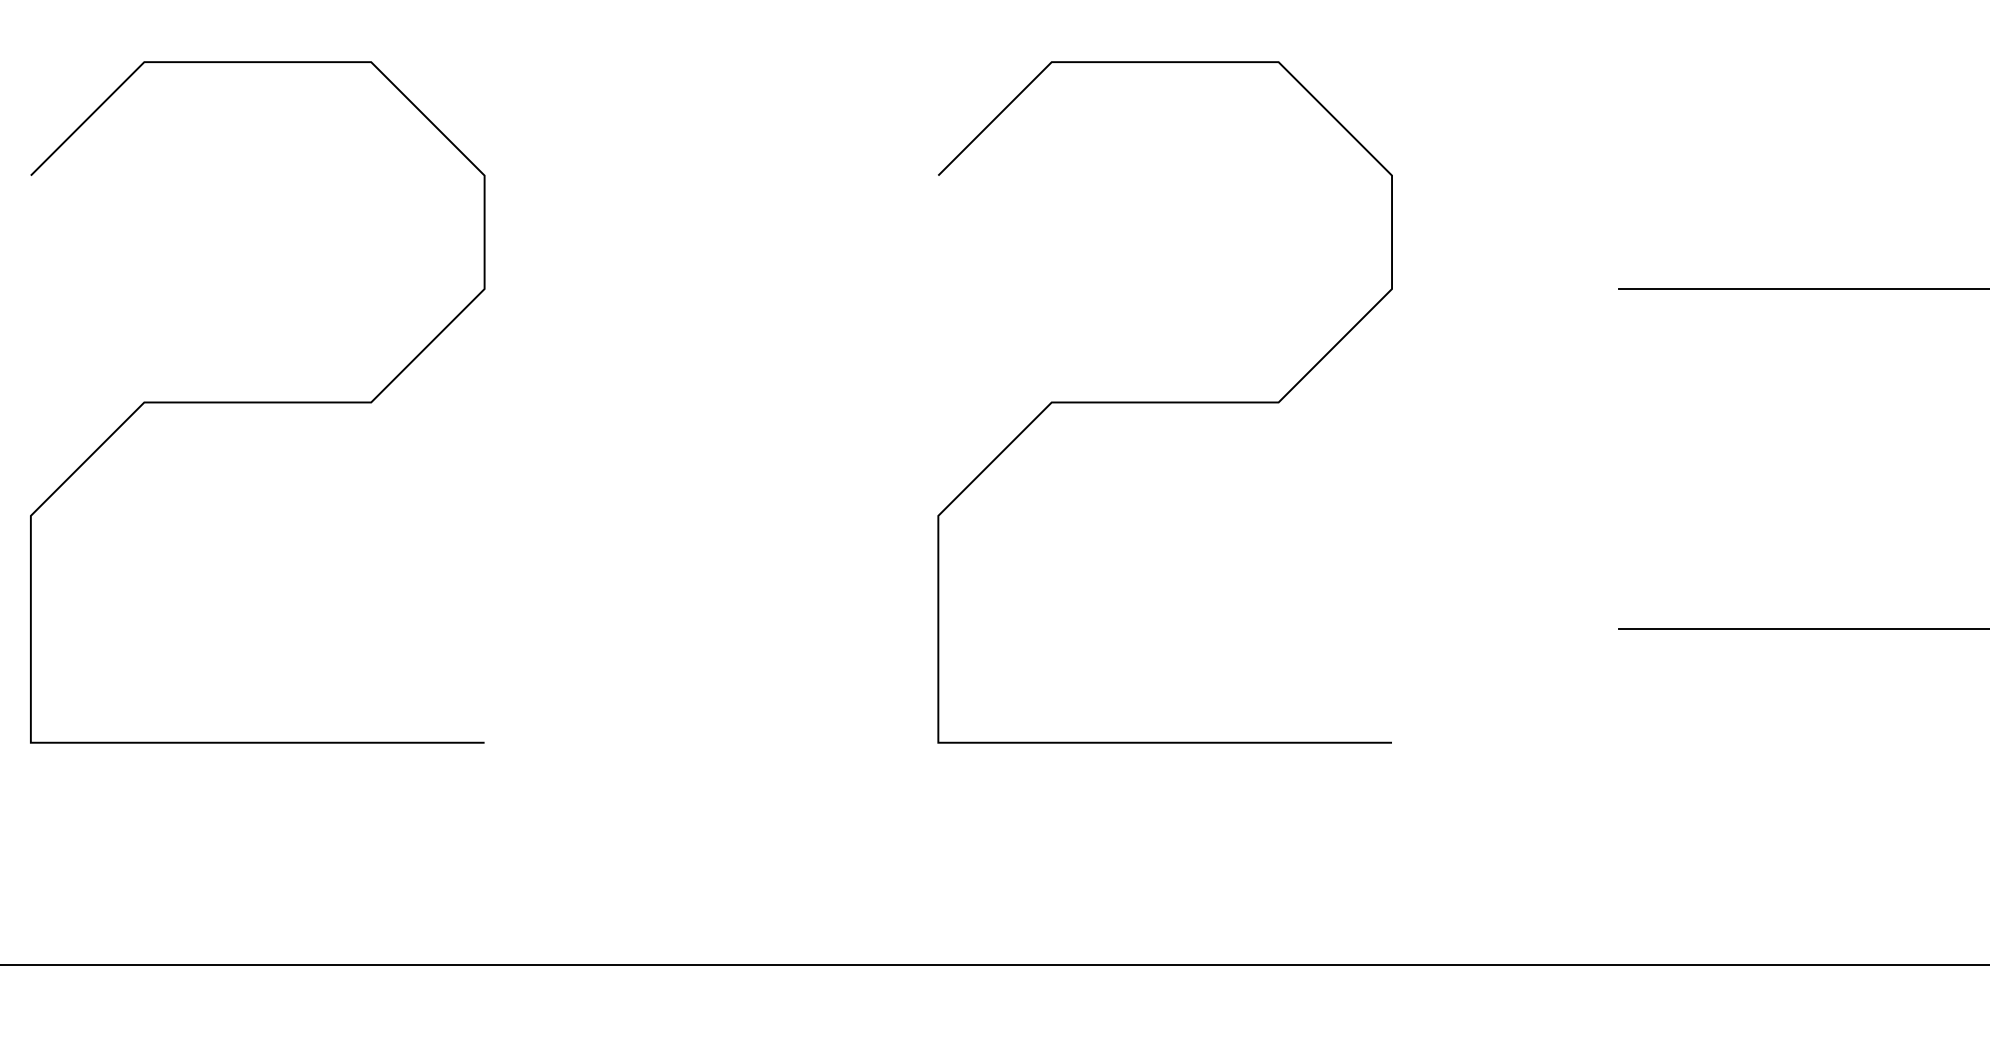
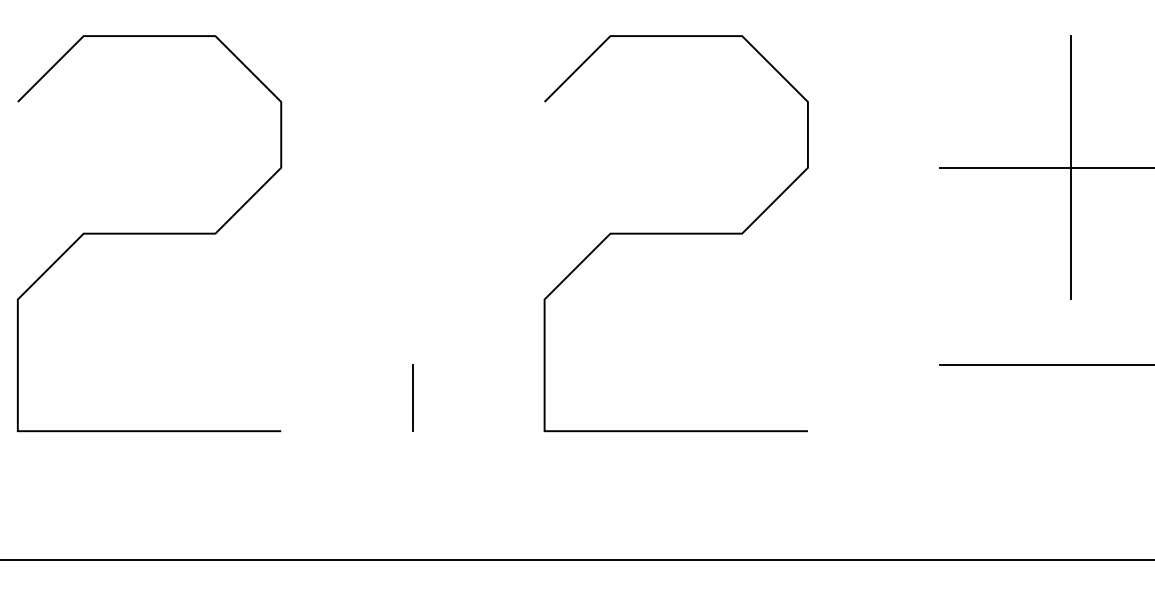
line: (1846, 288) -> (1071, 167), added
line: (710, 684) -> (412, 397), added

